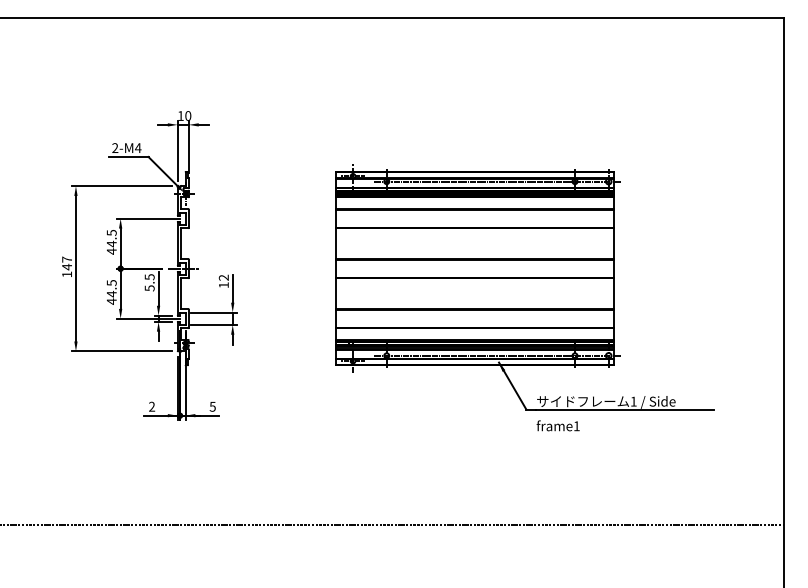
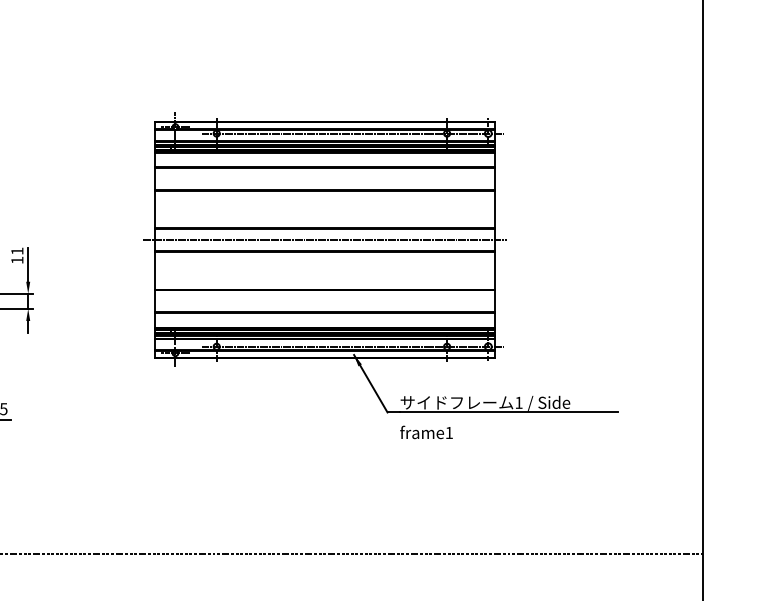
line: (475, 268) -> (325, 239), added
text: (223, 277) -> (16, 250), 12 -> 11

